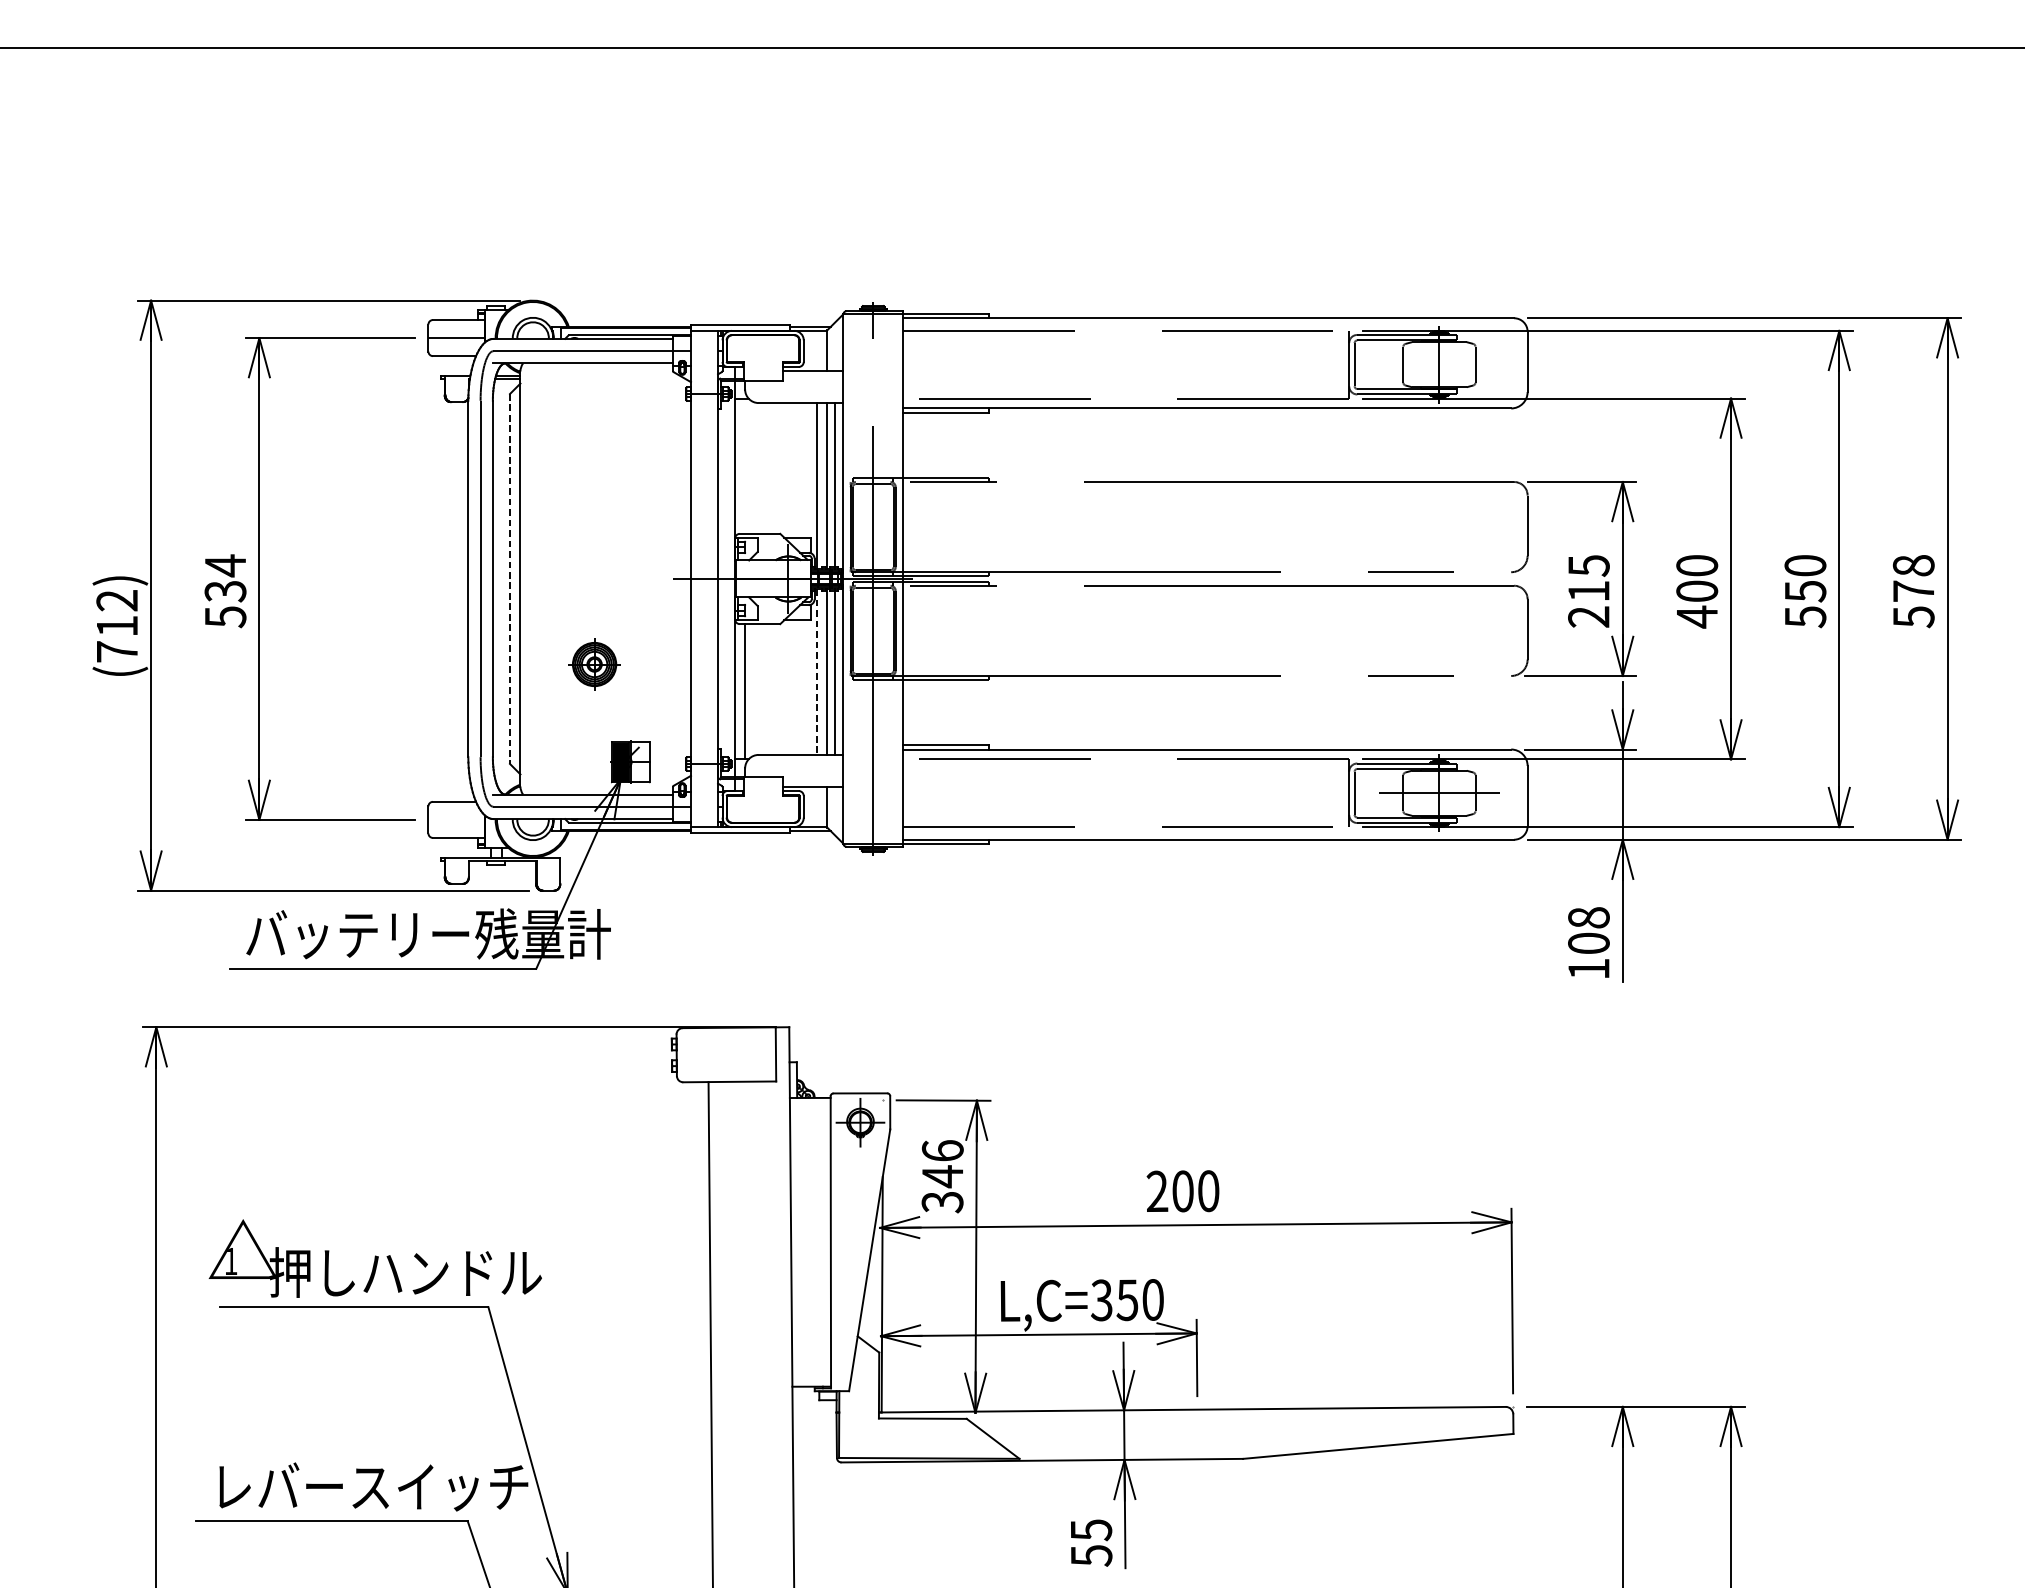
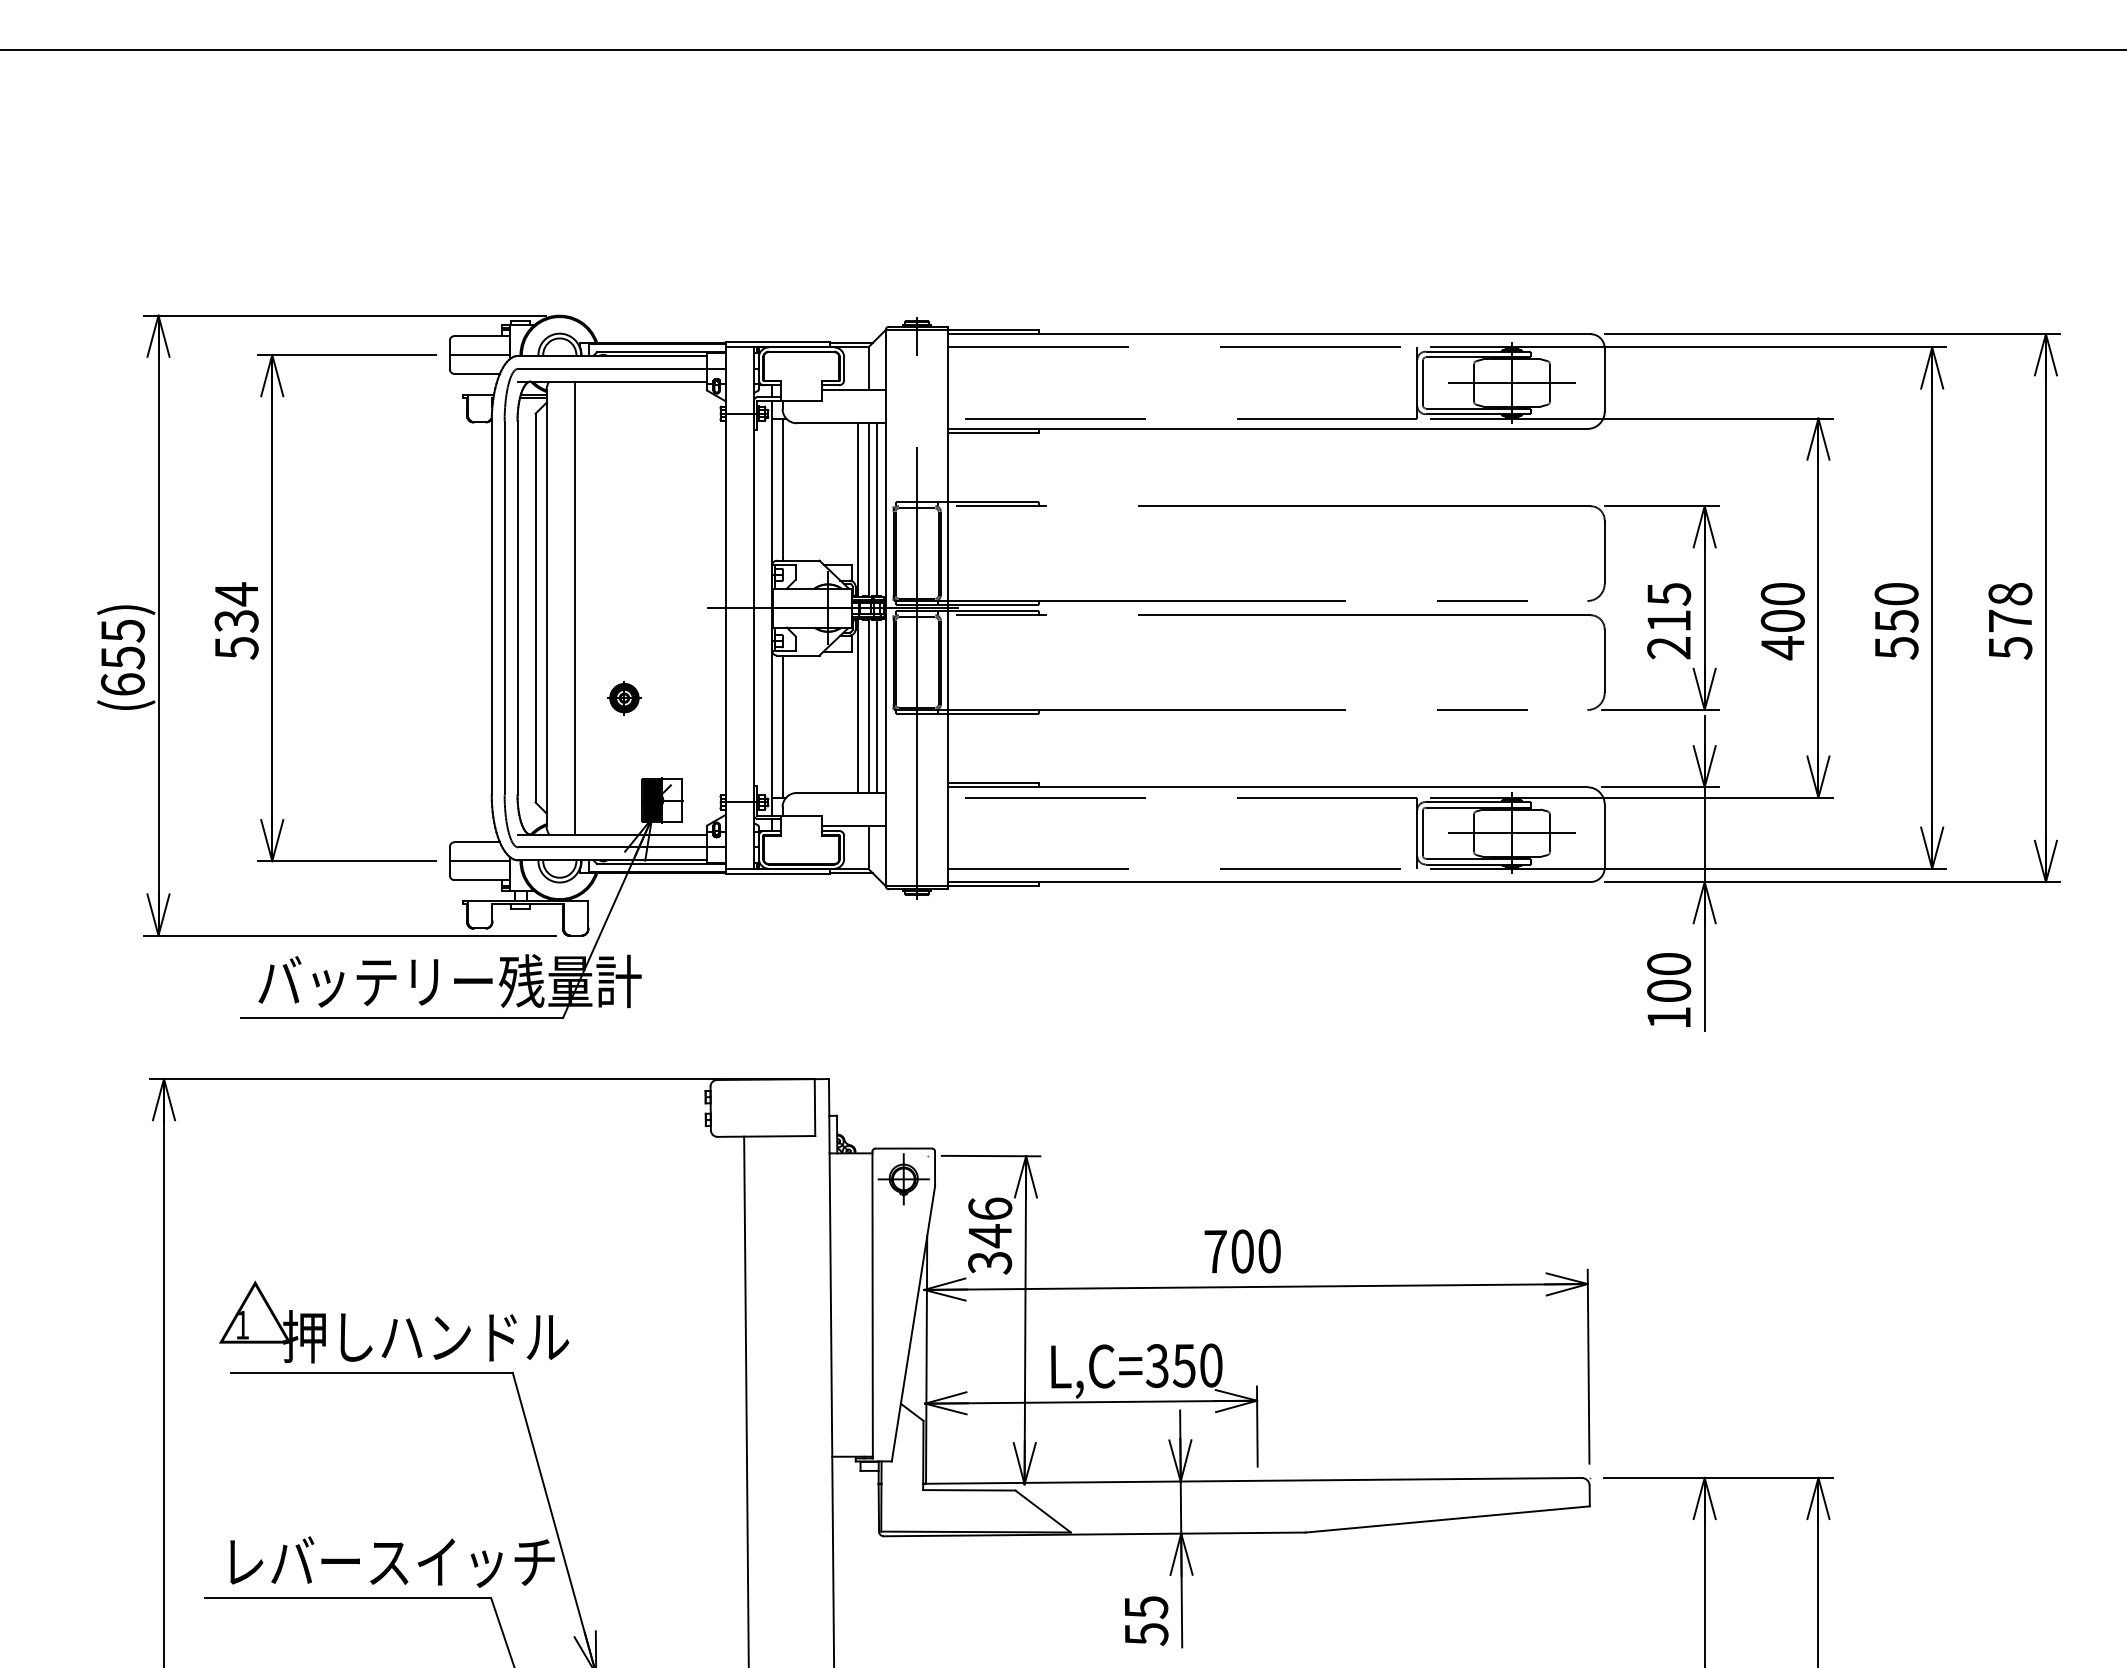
line: (1439, 364) -> (1512, 382), added
line: (745, 466) -> (782, 489), added
line: (547, 578) -> (574, 607), added
line: (509, 579) -> (535, 608), dashed -> solid
text: (116, 626) -> (122, 657), (712) -> (655)
part: (594, 665) -> (624, 698), size x0.62
line: (817, 672) -> (858, 706), dashed -> solid
line: (456, 820) -> (479, 861), added
text: (1588, 917) -> (1668, 963), 108 -> 100
text: (1157, 1191) -> (1215, 1251), 200 -> 700

